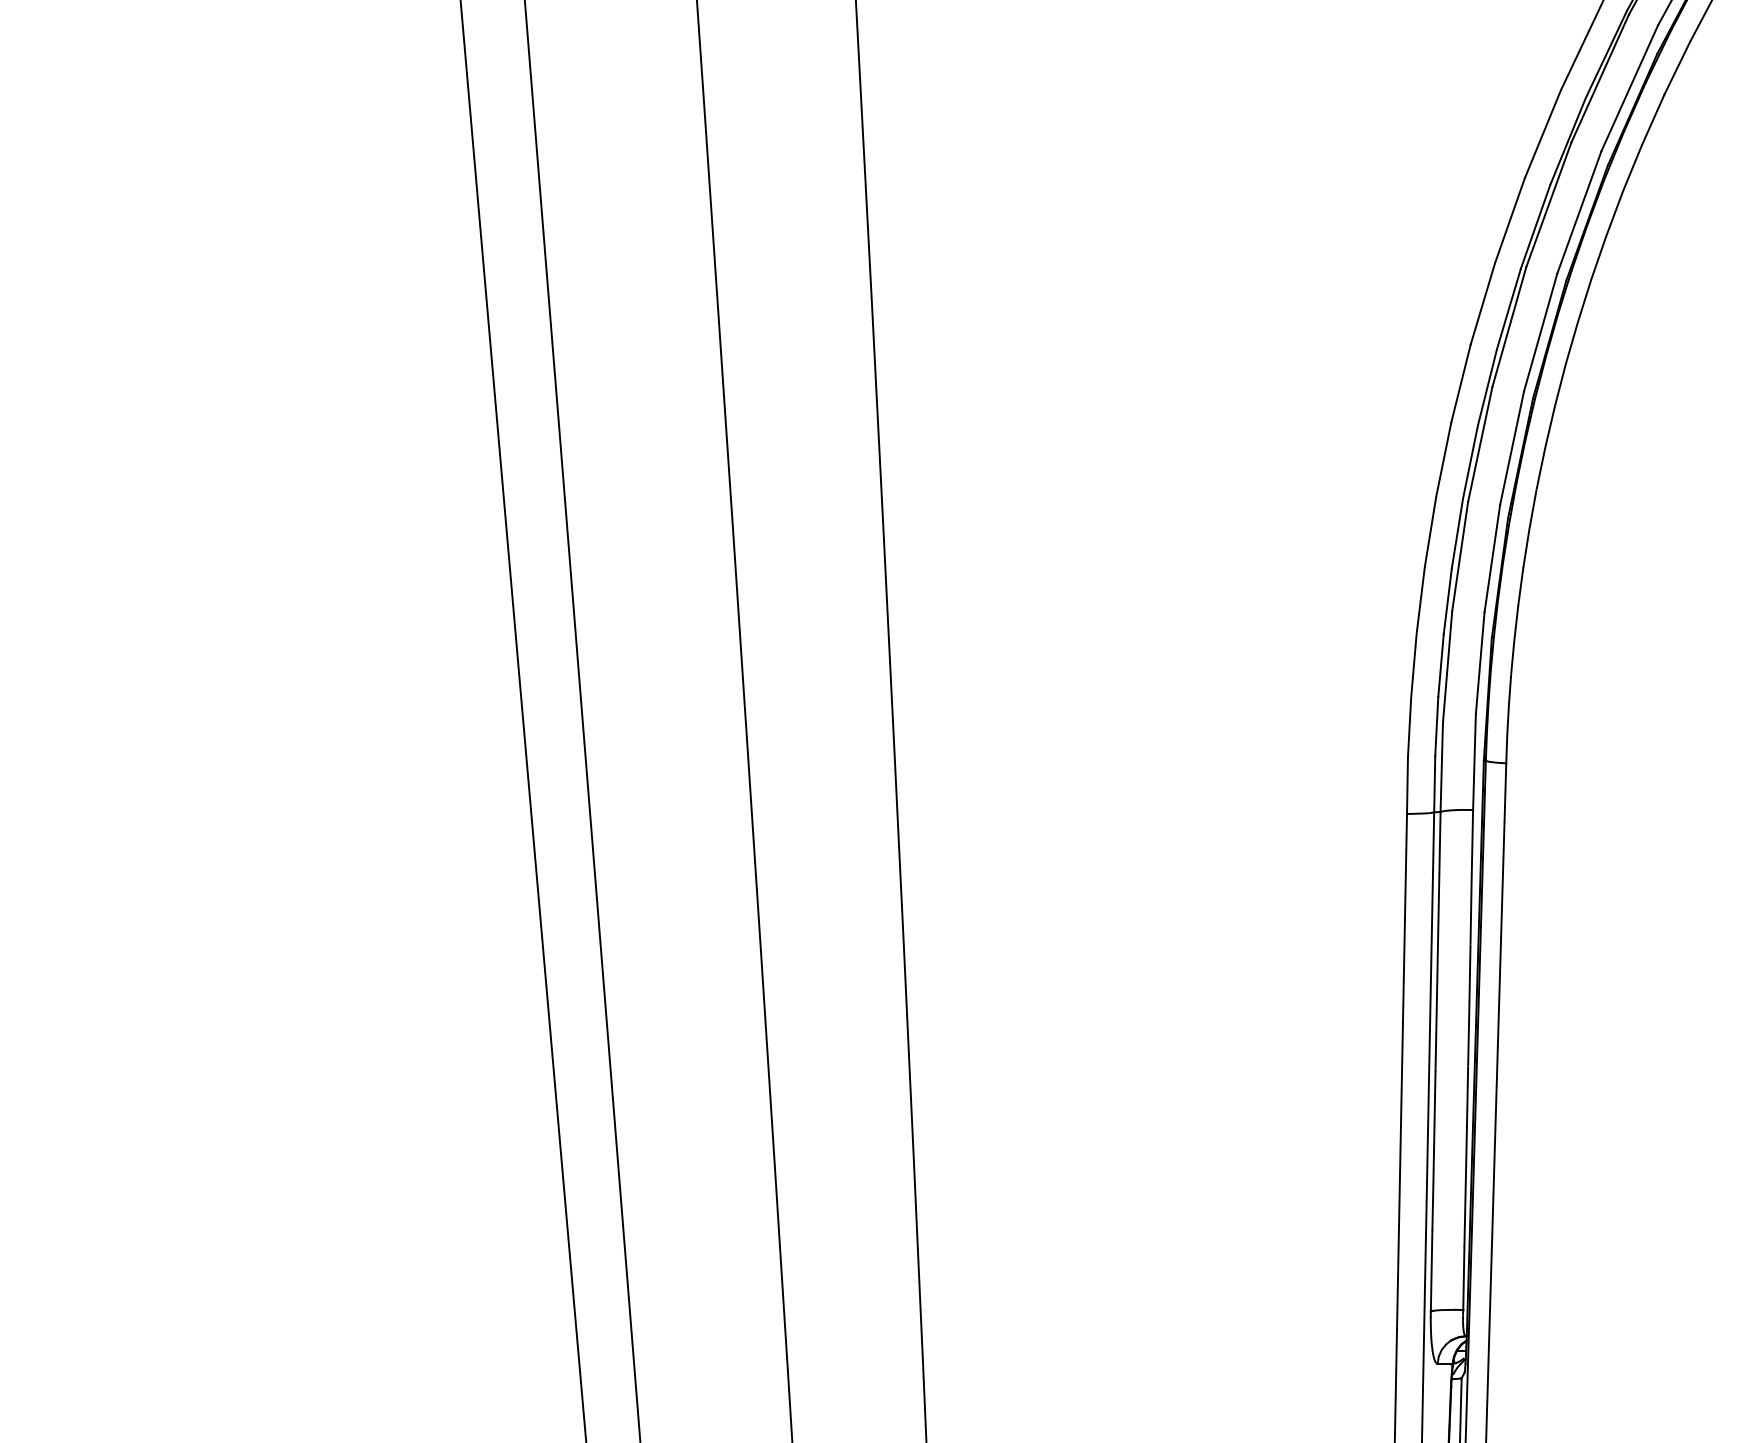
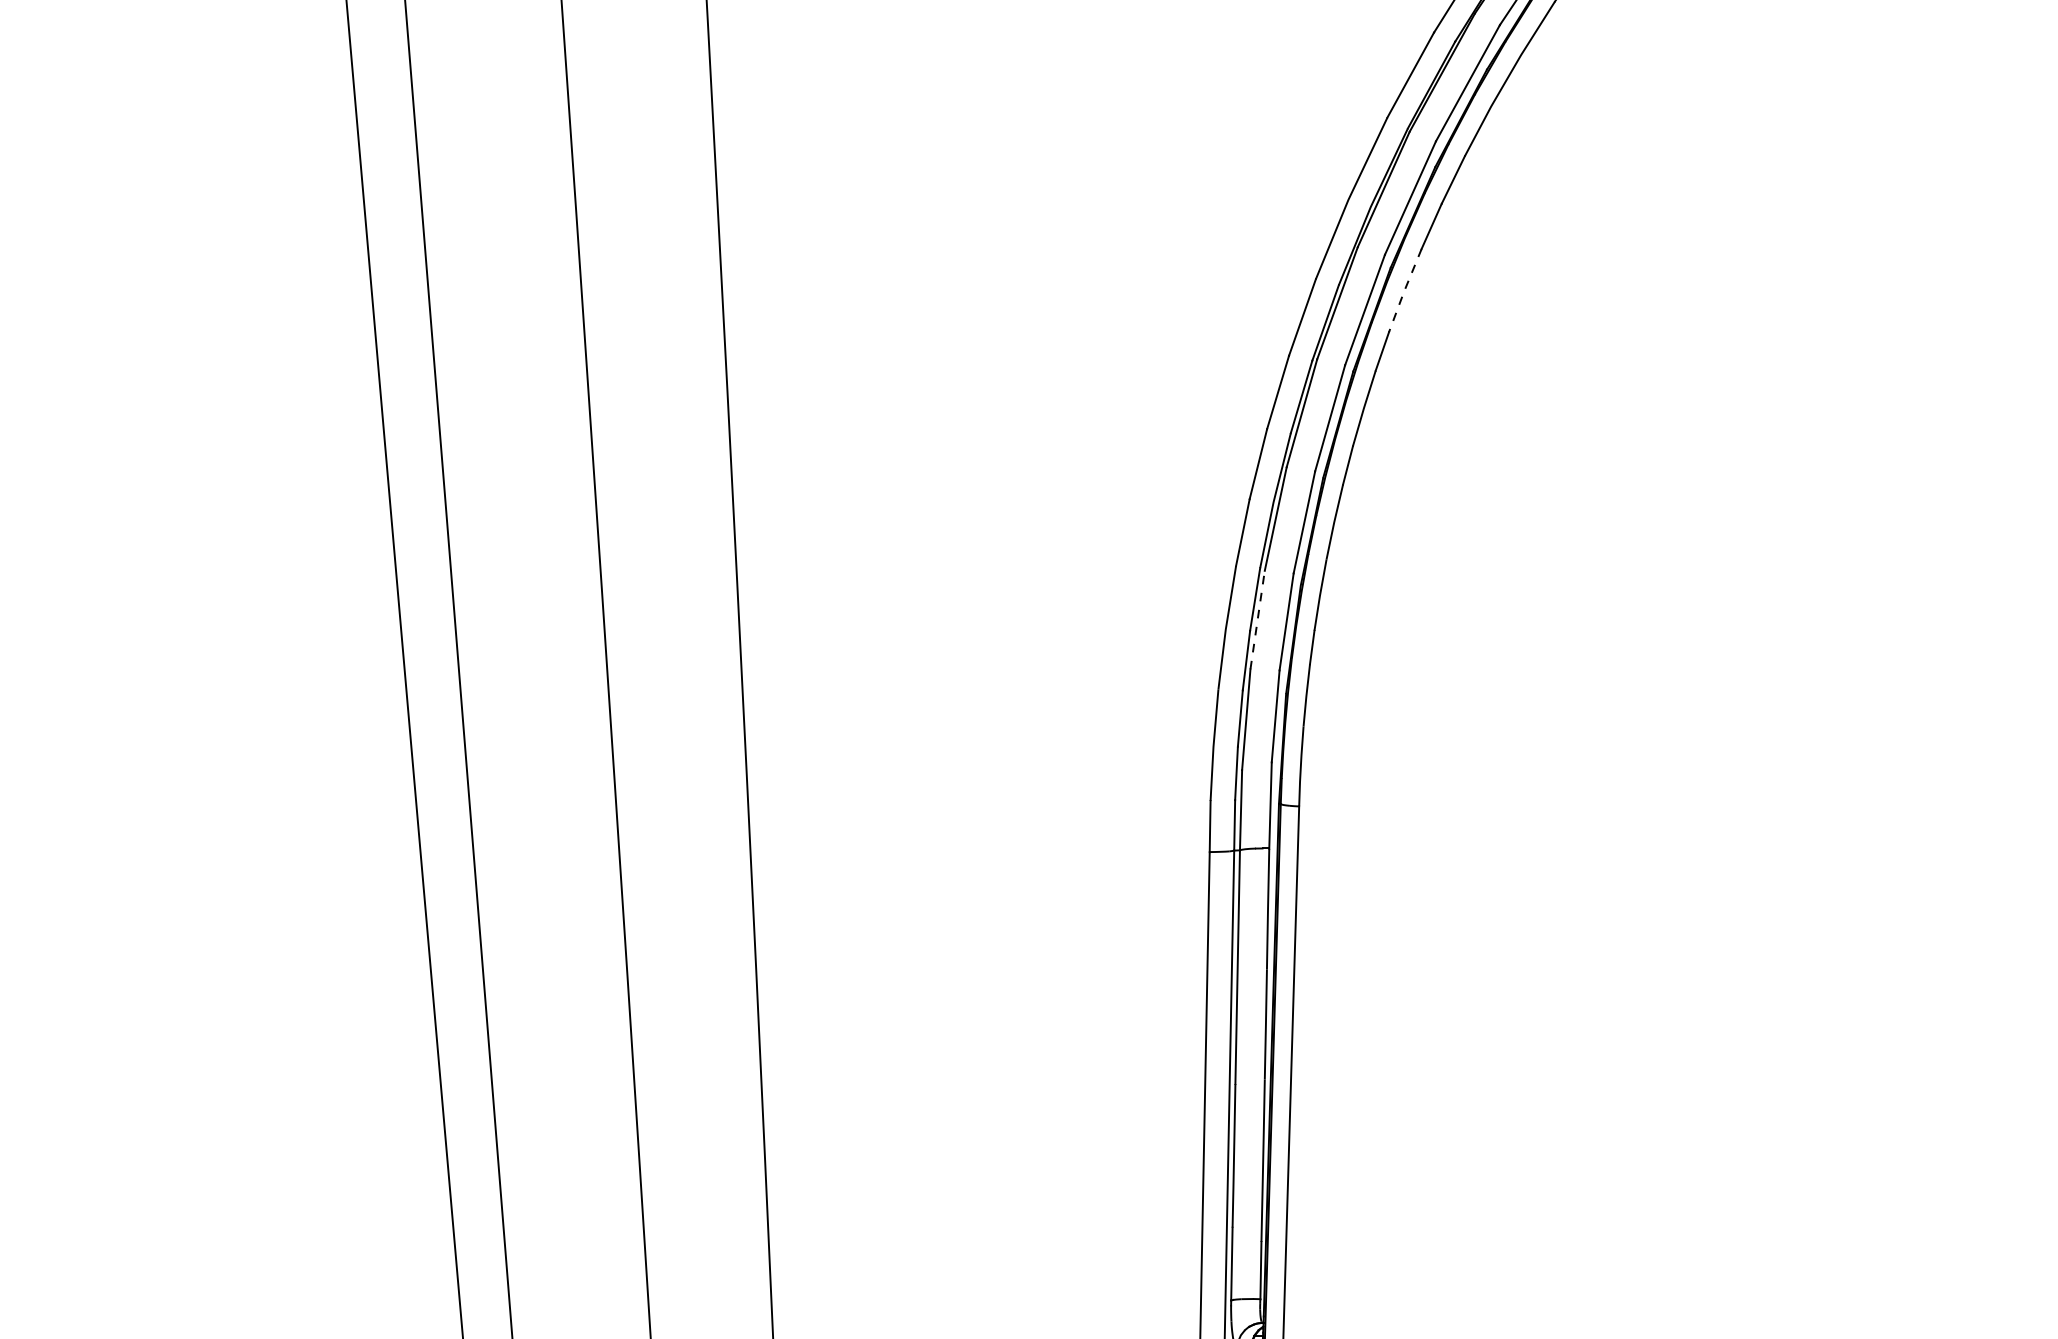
line: (1623, 191) -> (1404, 291), solid -> dashed
line: (1460, 556) -> (1257, 620), solid -> dashed

